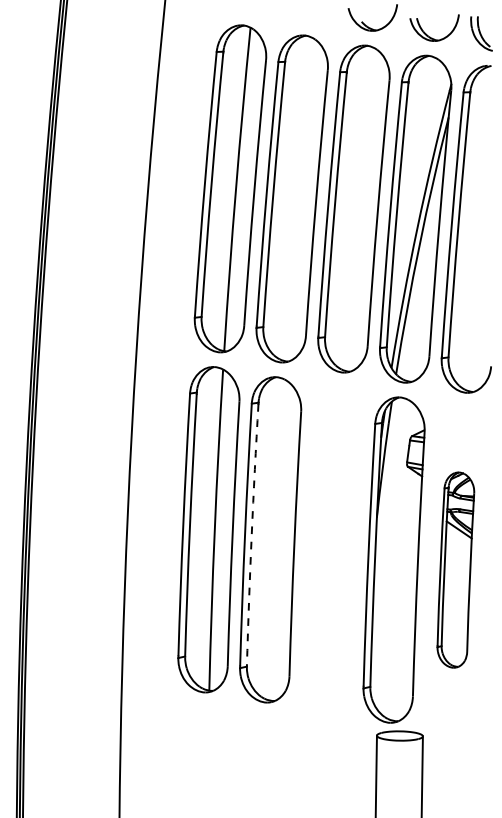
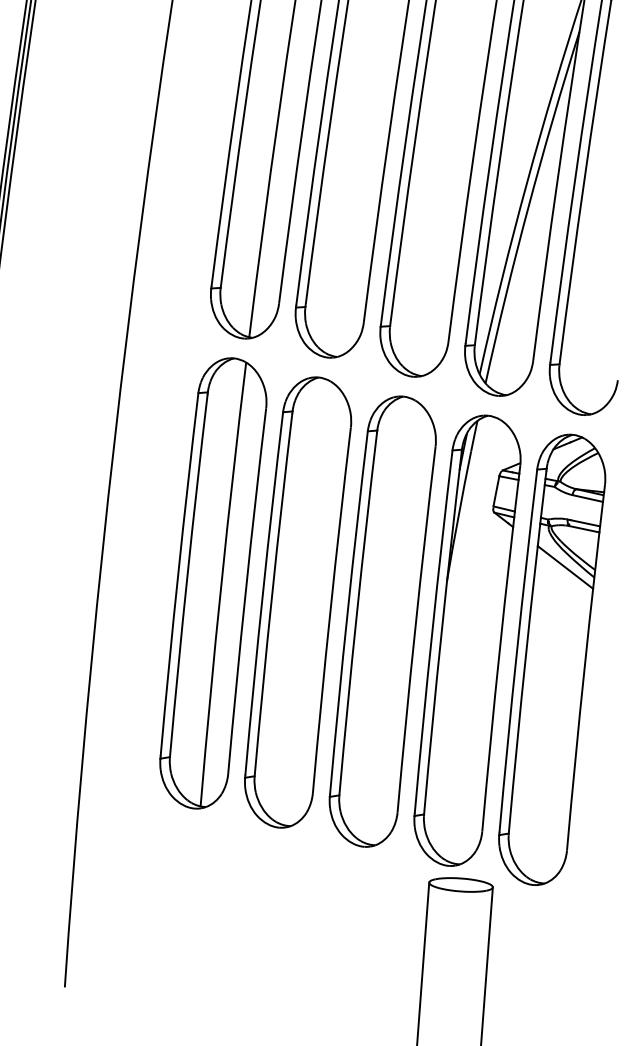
arc: (251, 535) -> (271, 594), dashed -> solid
part: (331, 549) -> (381, 620), added
part: (455, 569) -> (551, 658), size x1.67

